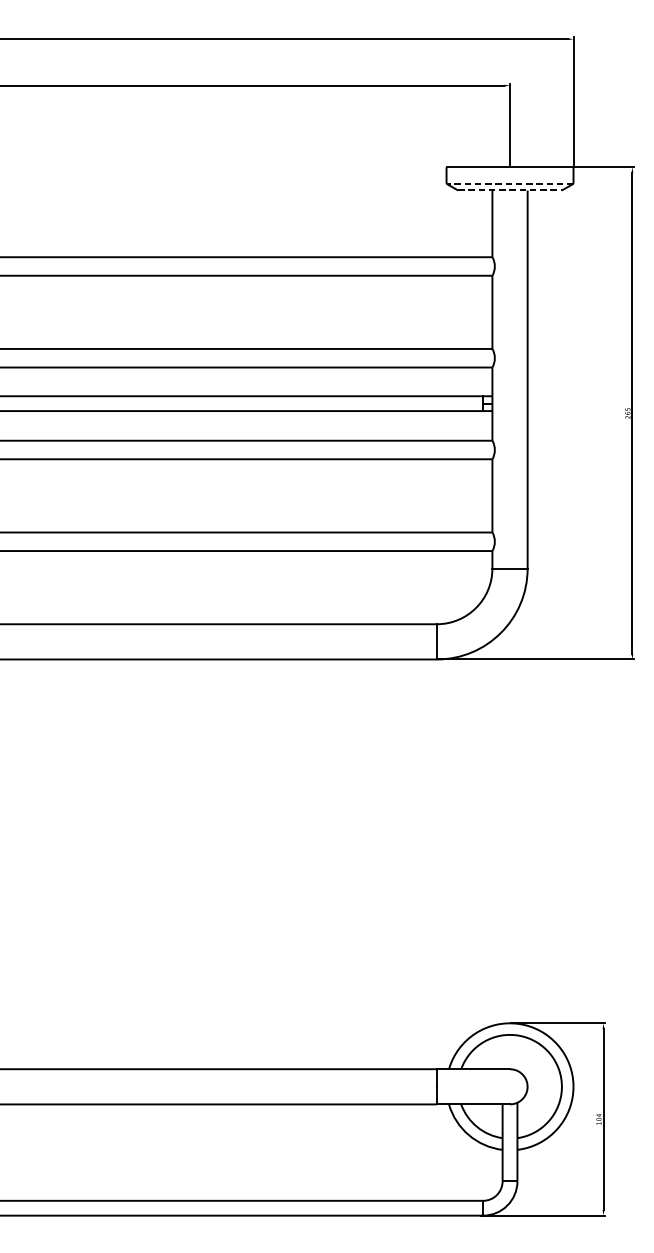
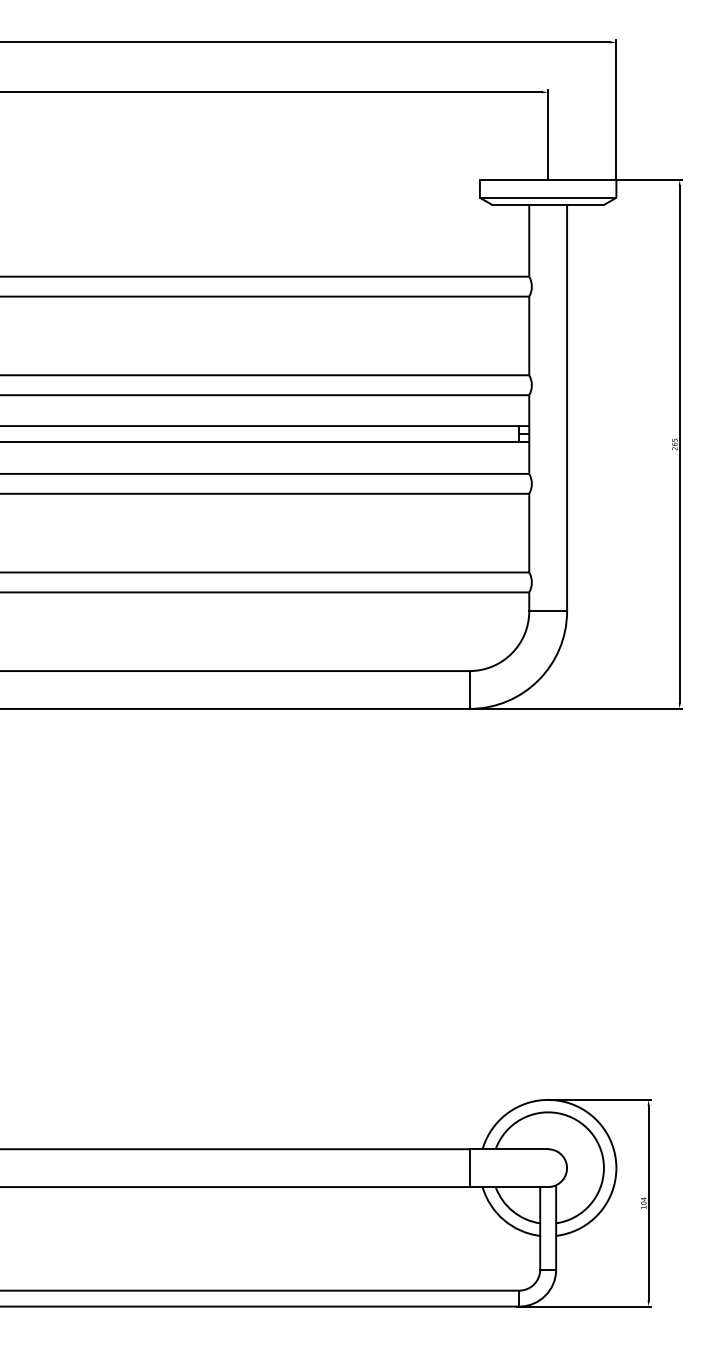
line: (509, 183) -> (547, 197), dashed -> solid
line: (510, 190) -> (548, 204), dashed -> solid

